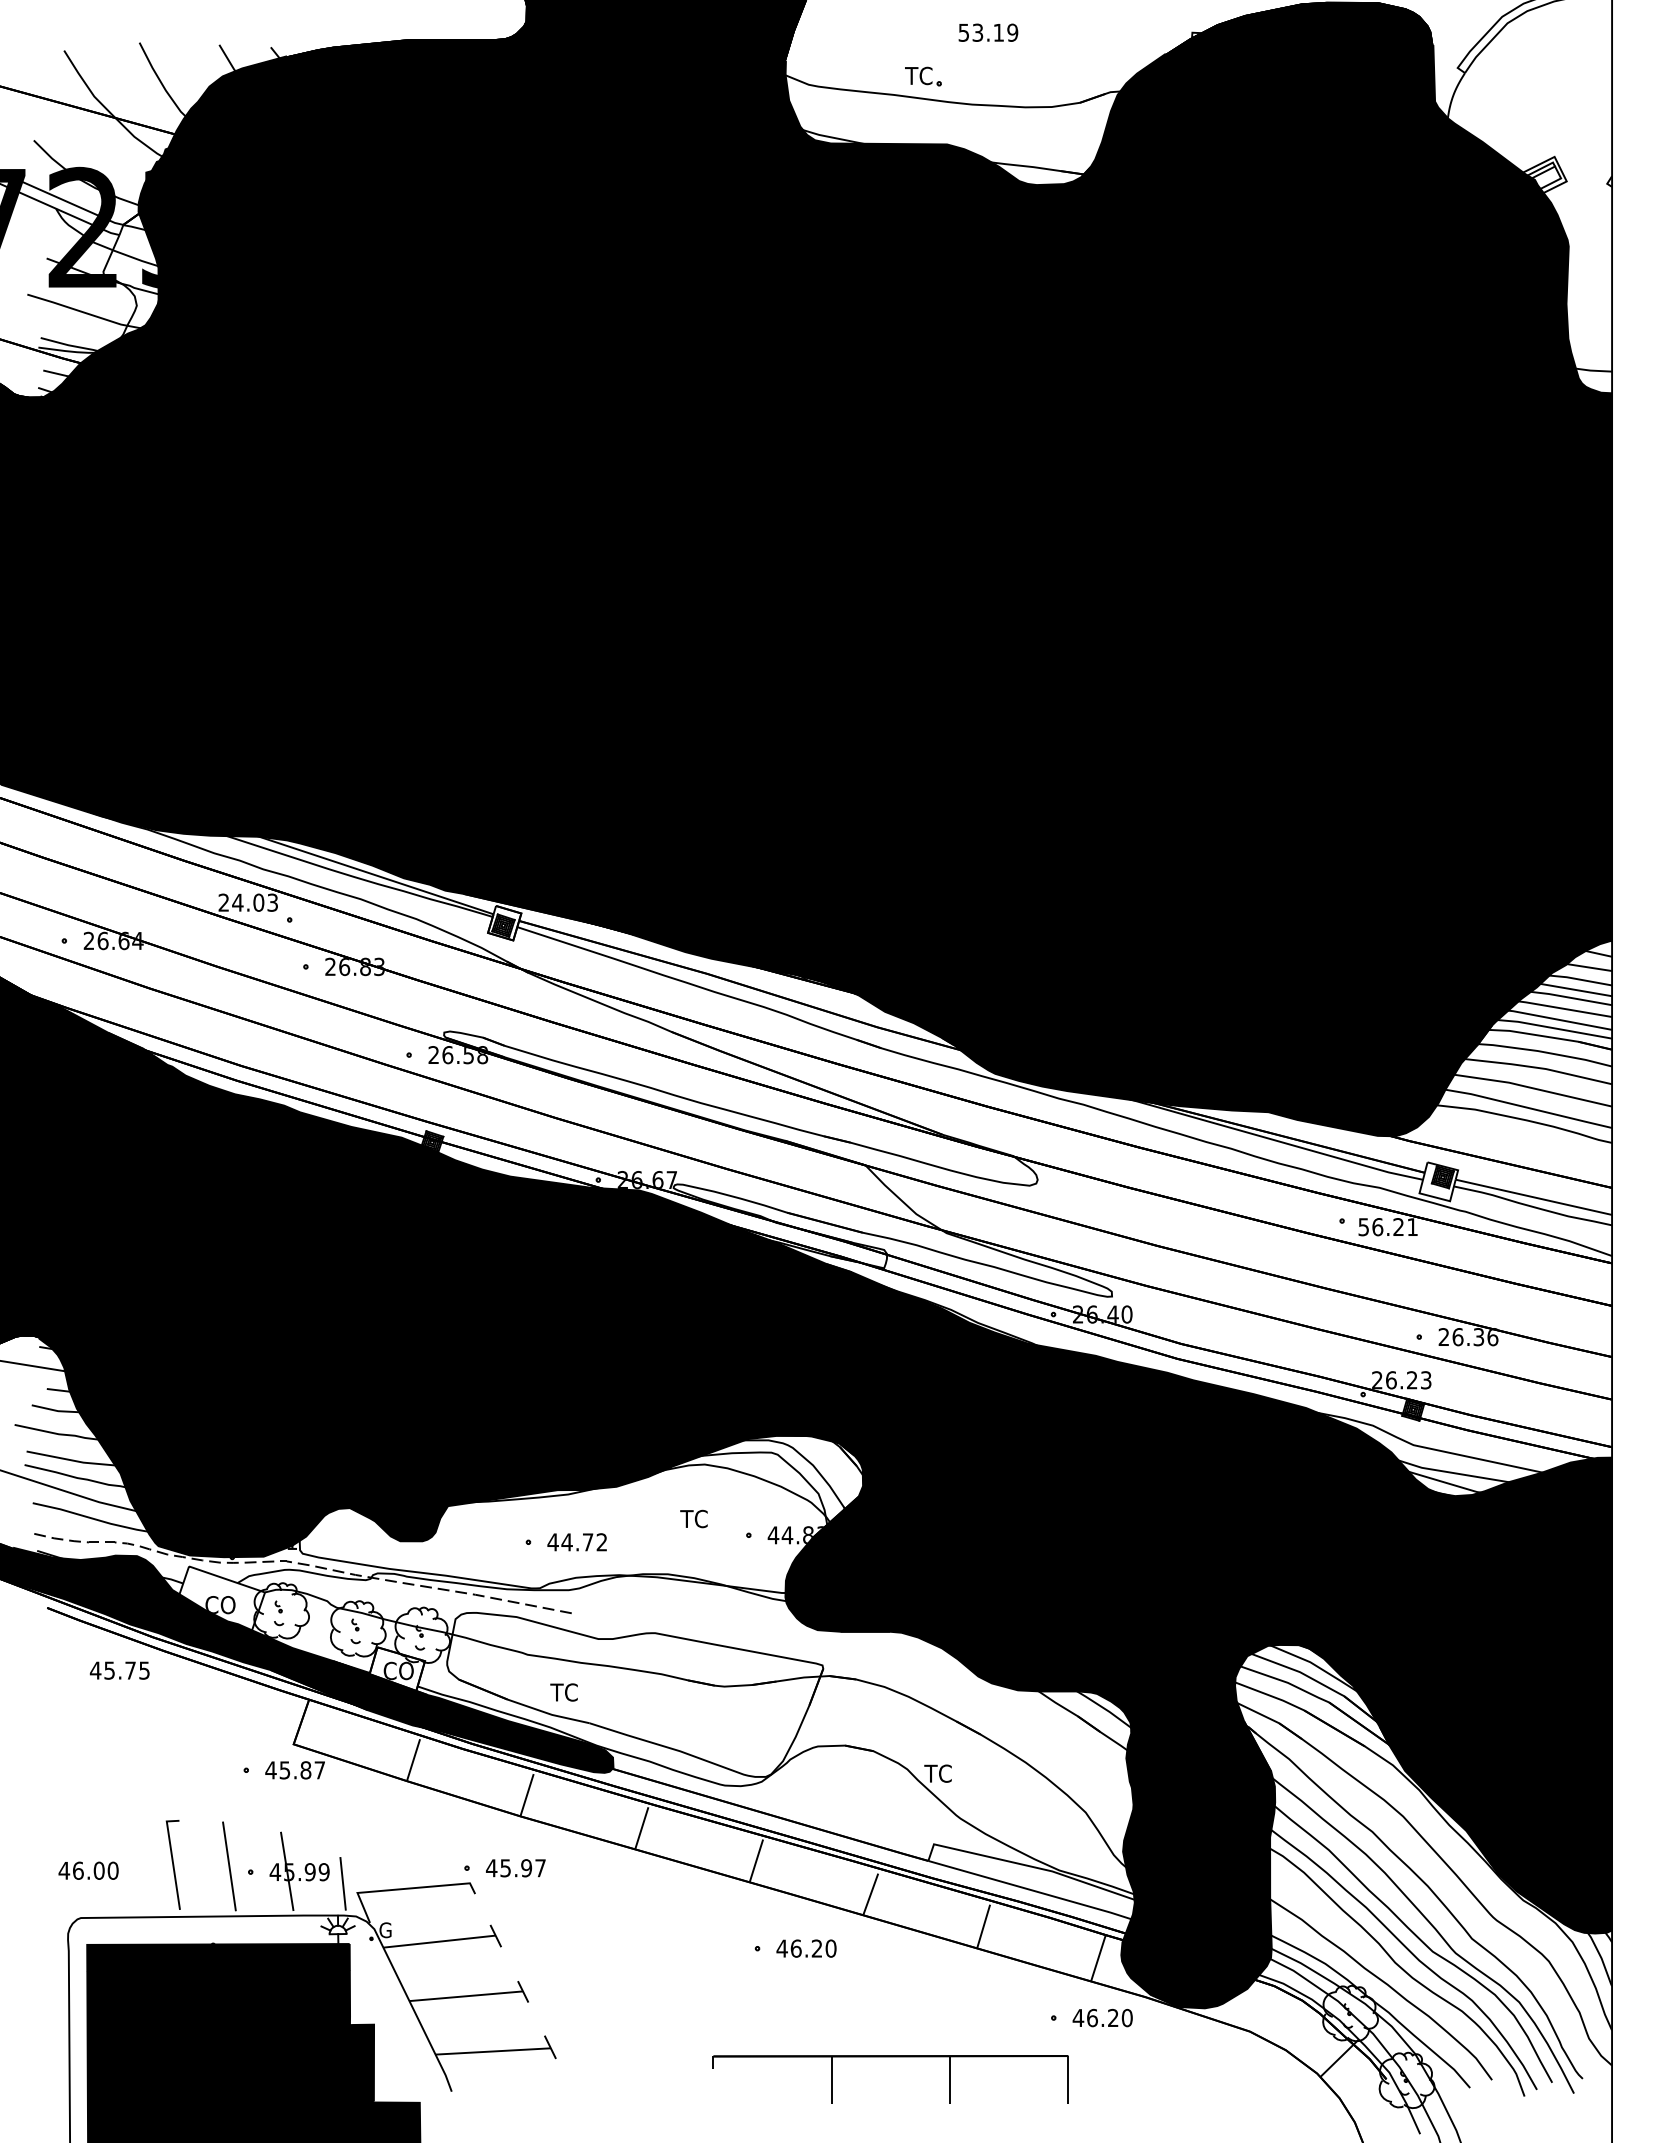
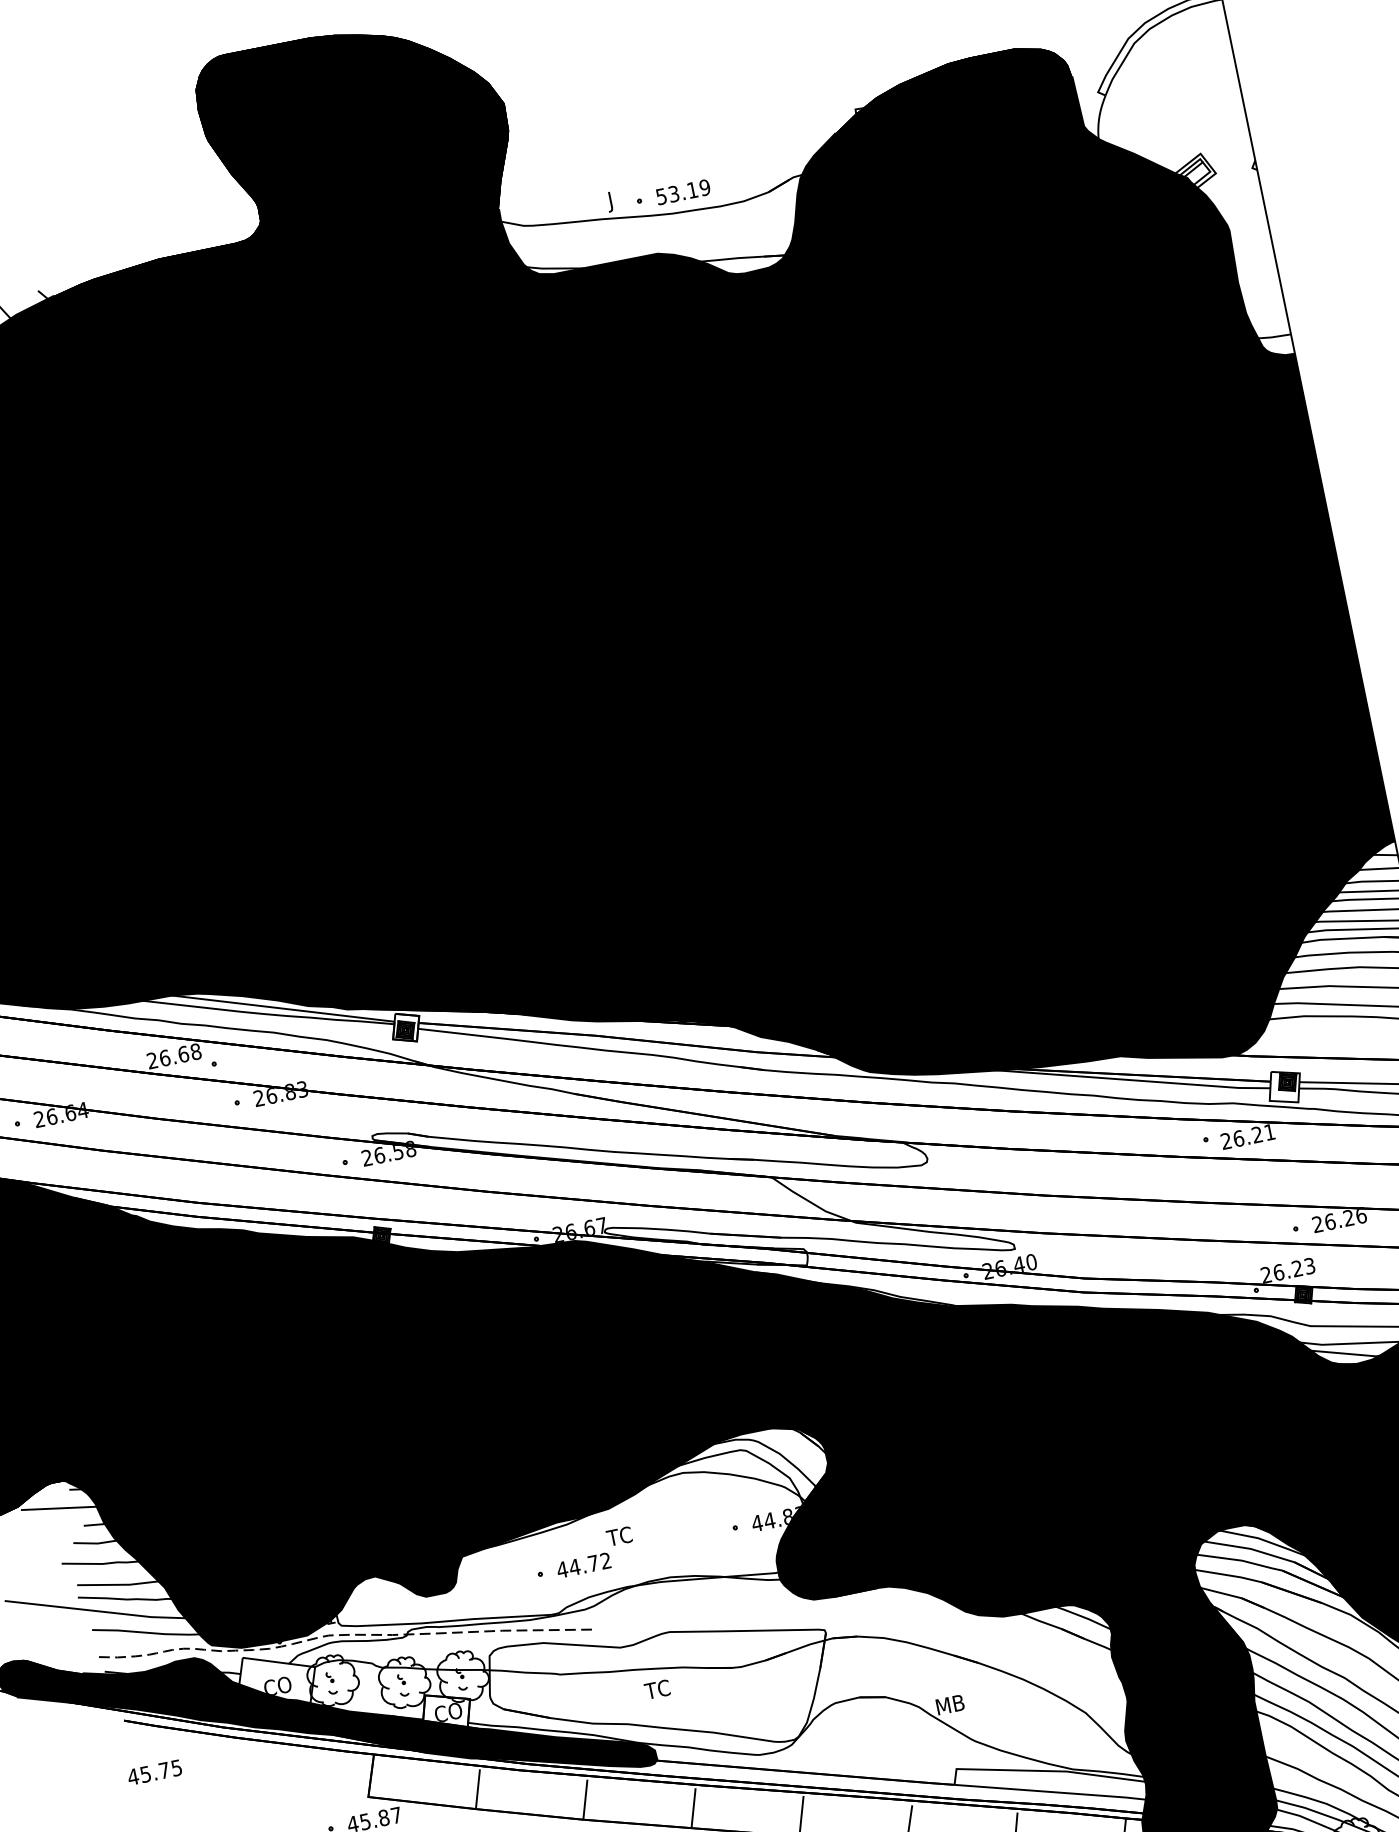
text: (988, 32) -> (683, 191), moved
text: (917, 77) -> (619, 199), TC -> J
text: (255, 902) -> (180, 1054), 24.03 -> 26.68
text: (1363, 1227) -> (1226, 1141), 56.21 -> 26.21
text: (1478, 1337) -> (1348, 1218), 26.36 -> 26.26
text: (693, 1518) -> (618, 1536), moved
text: (119, 1670) -> (154, 1772), moved
text: (563, 1692) -> (656, 1689), moved
text: (940, 1773) -> (949, 1704), TC -> MB

